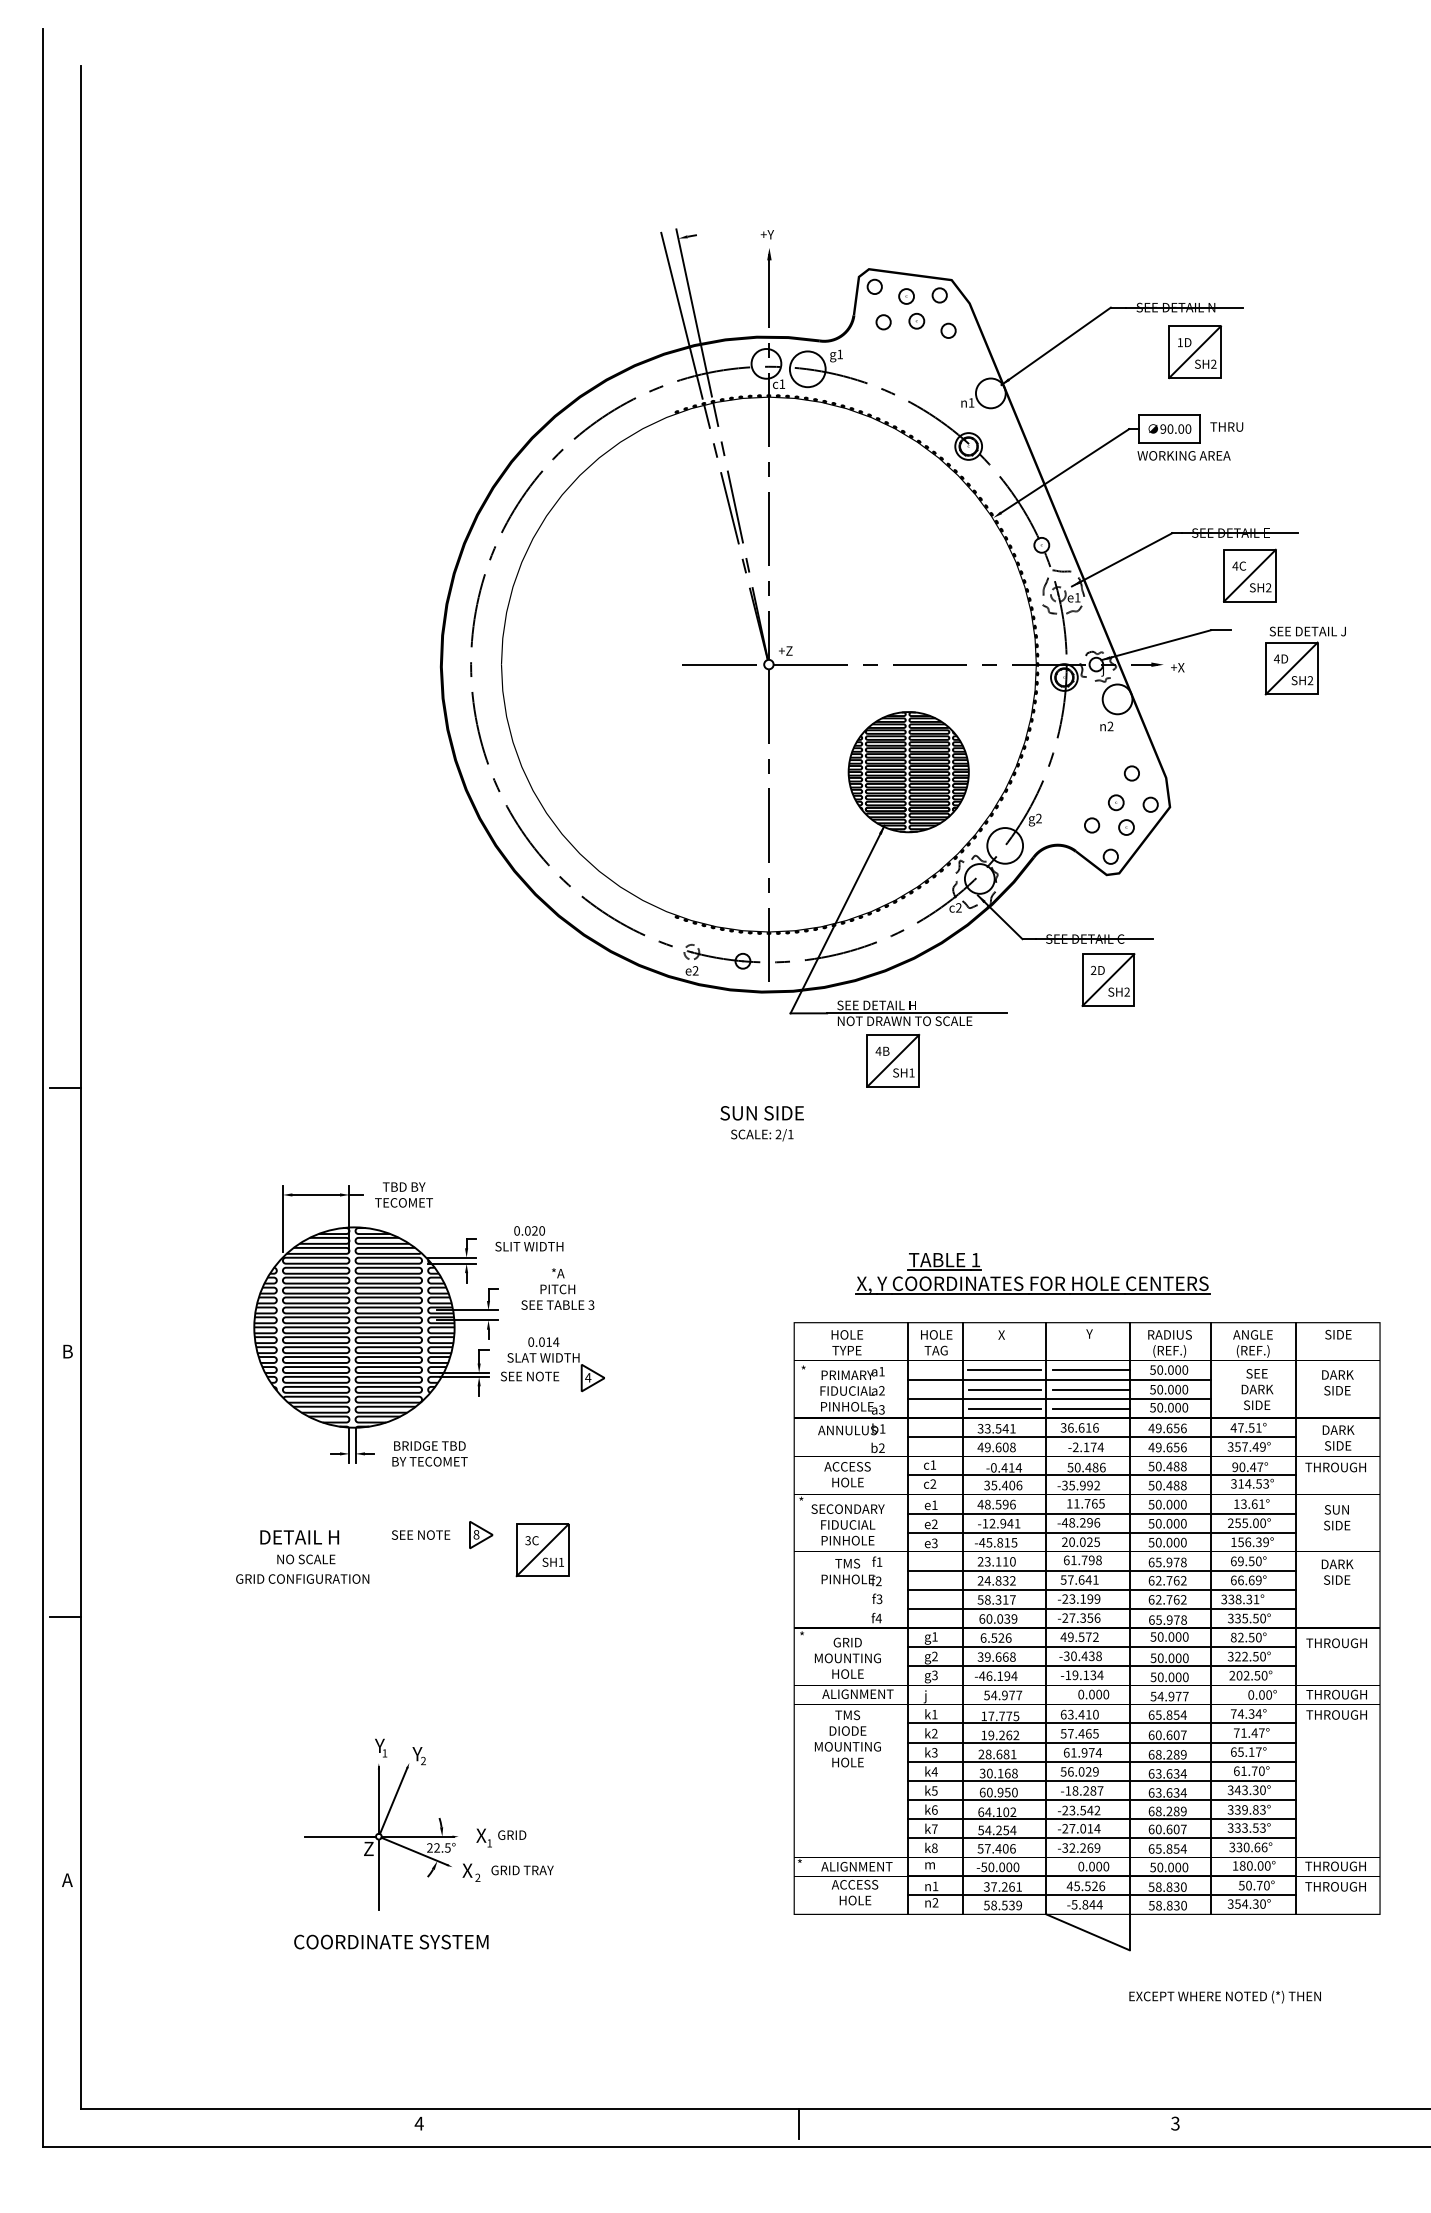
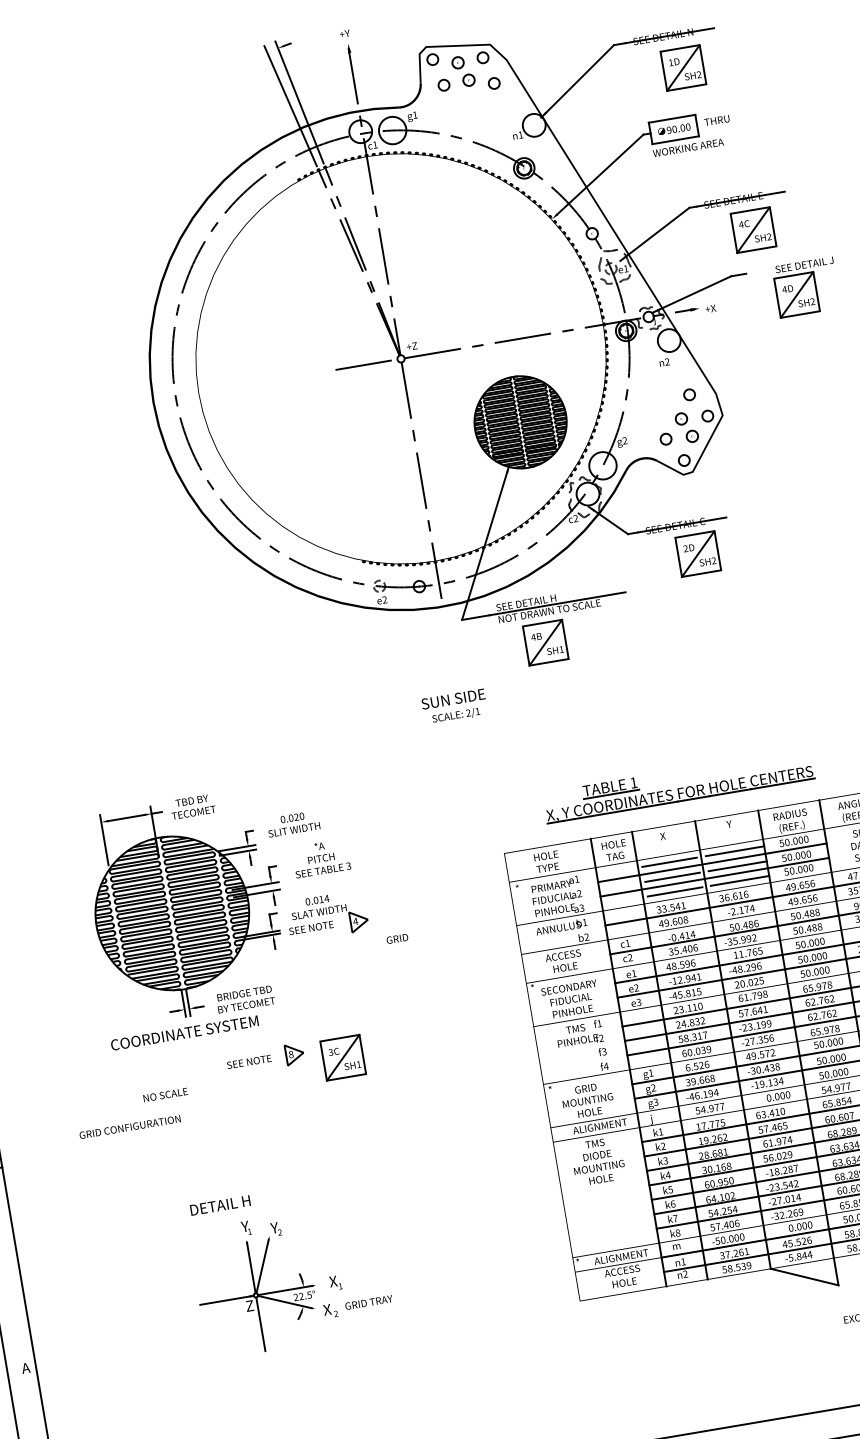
text: (299, 1537) -> (220, 1205), moved
text: (302, 1578) -> (129, 1126), moved
text: (512, 1834) -> (397, 938), moved
text: (391, 1941) -> (184, 1032), moved

